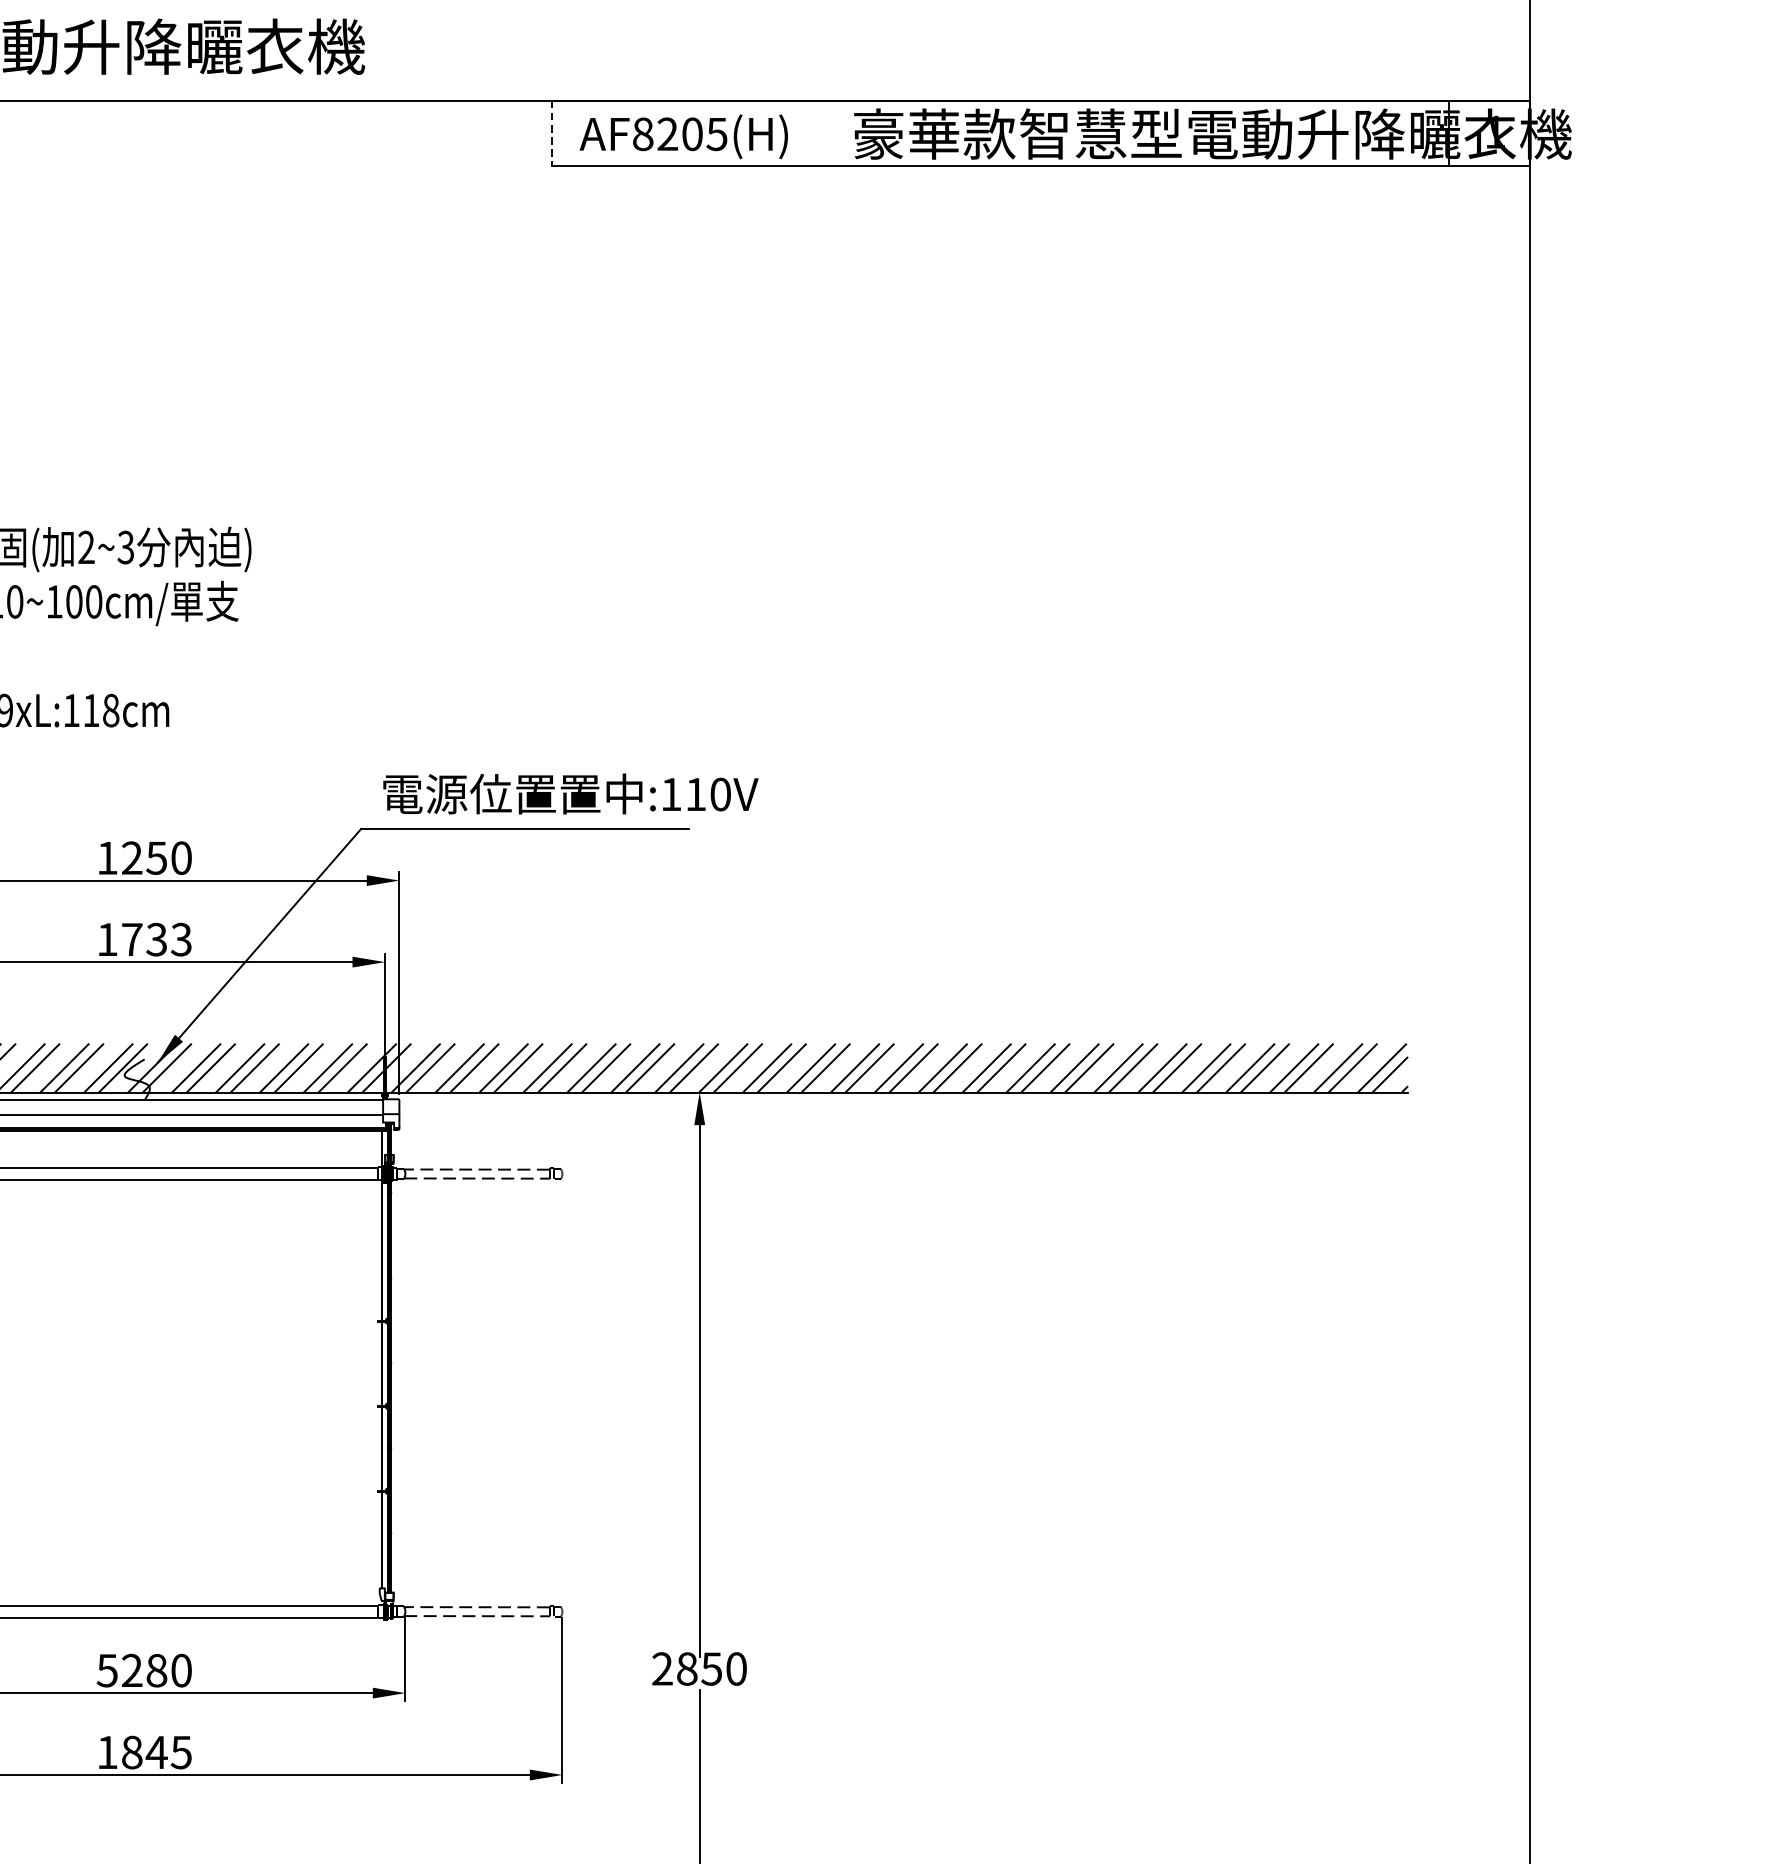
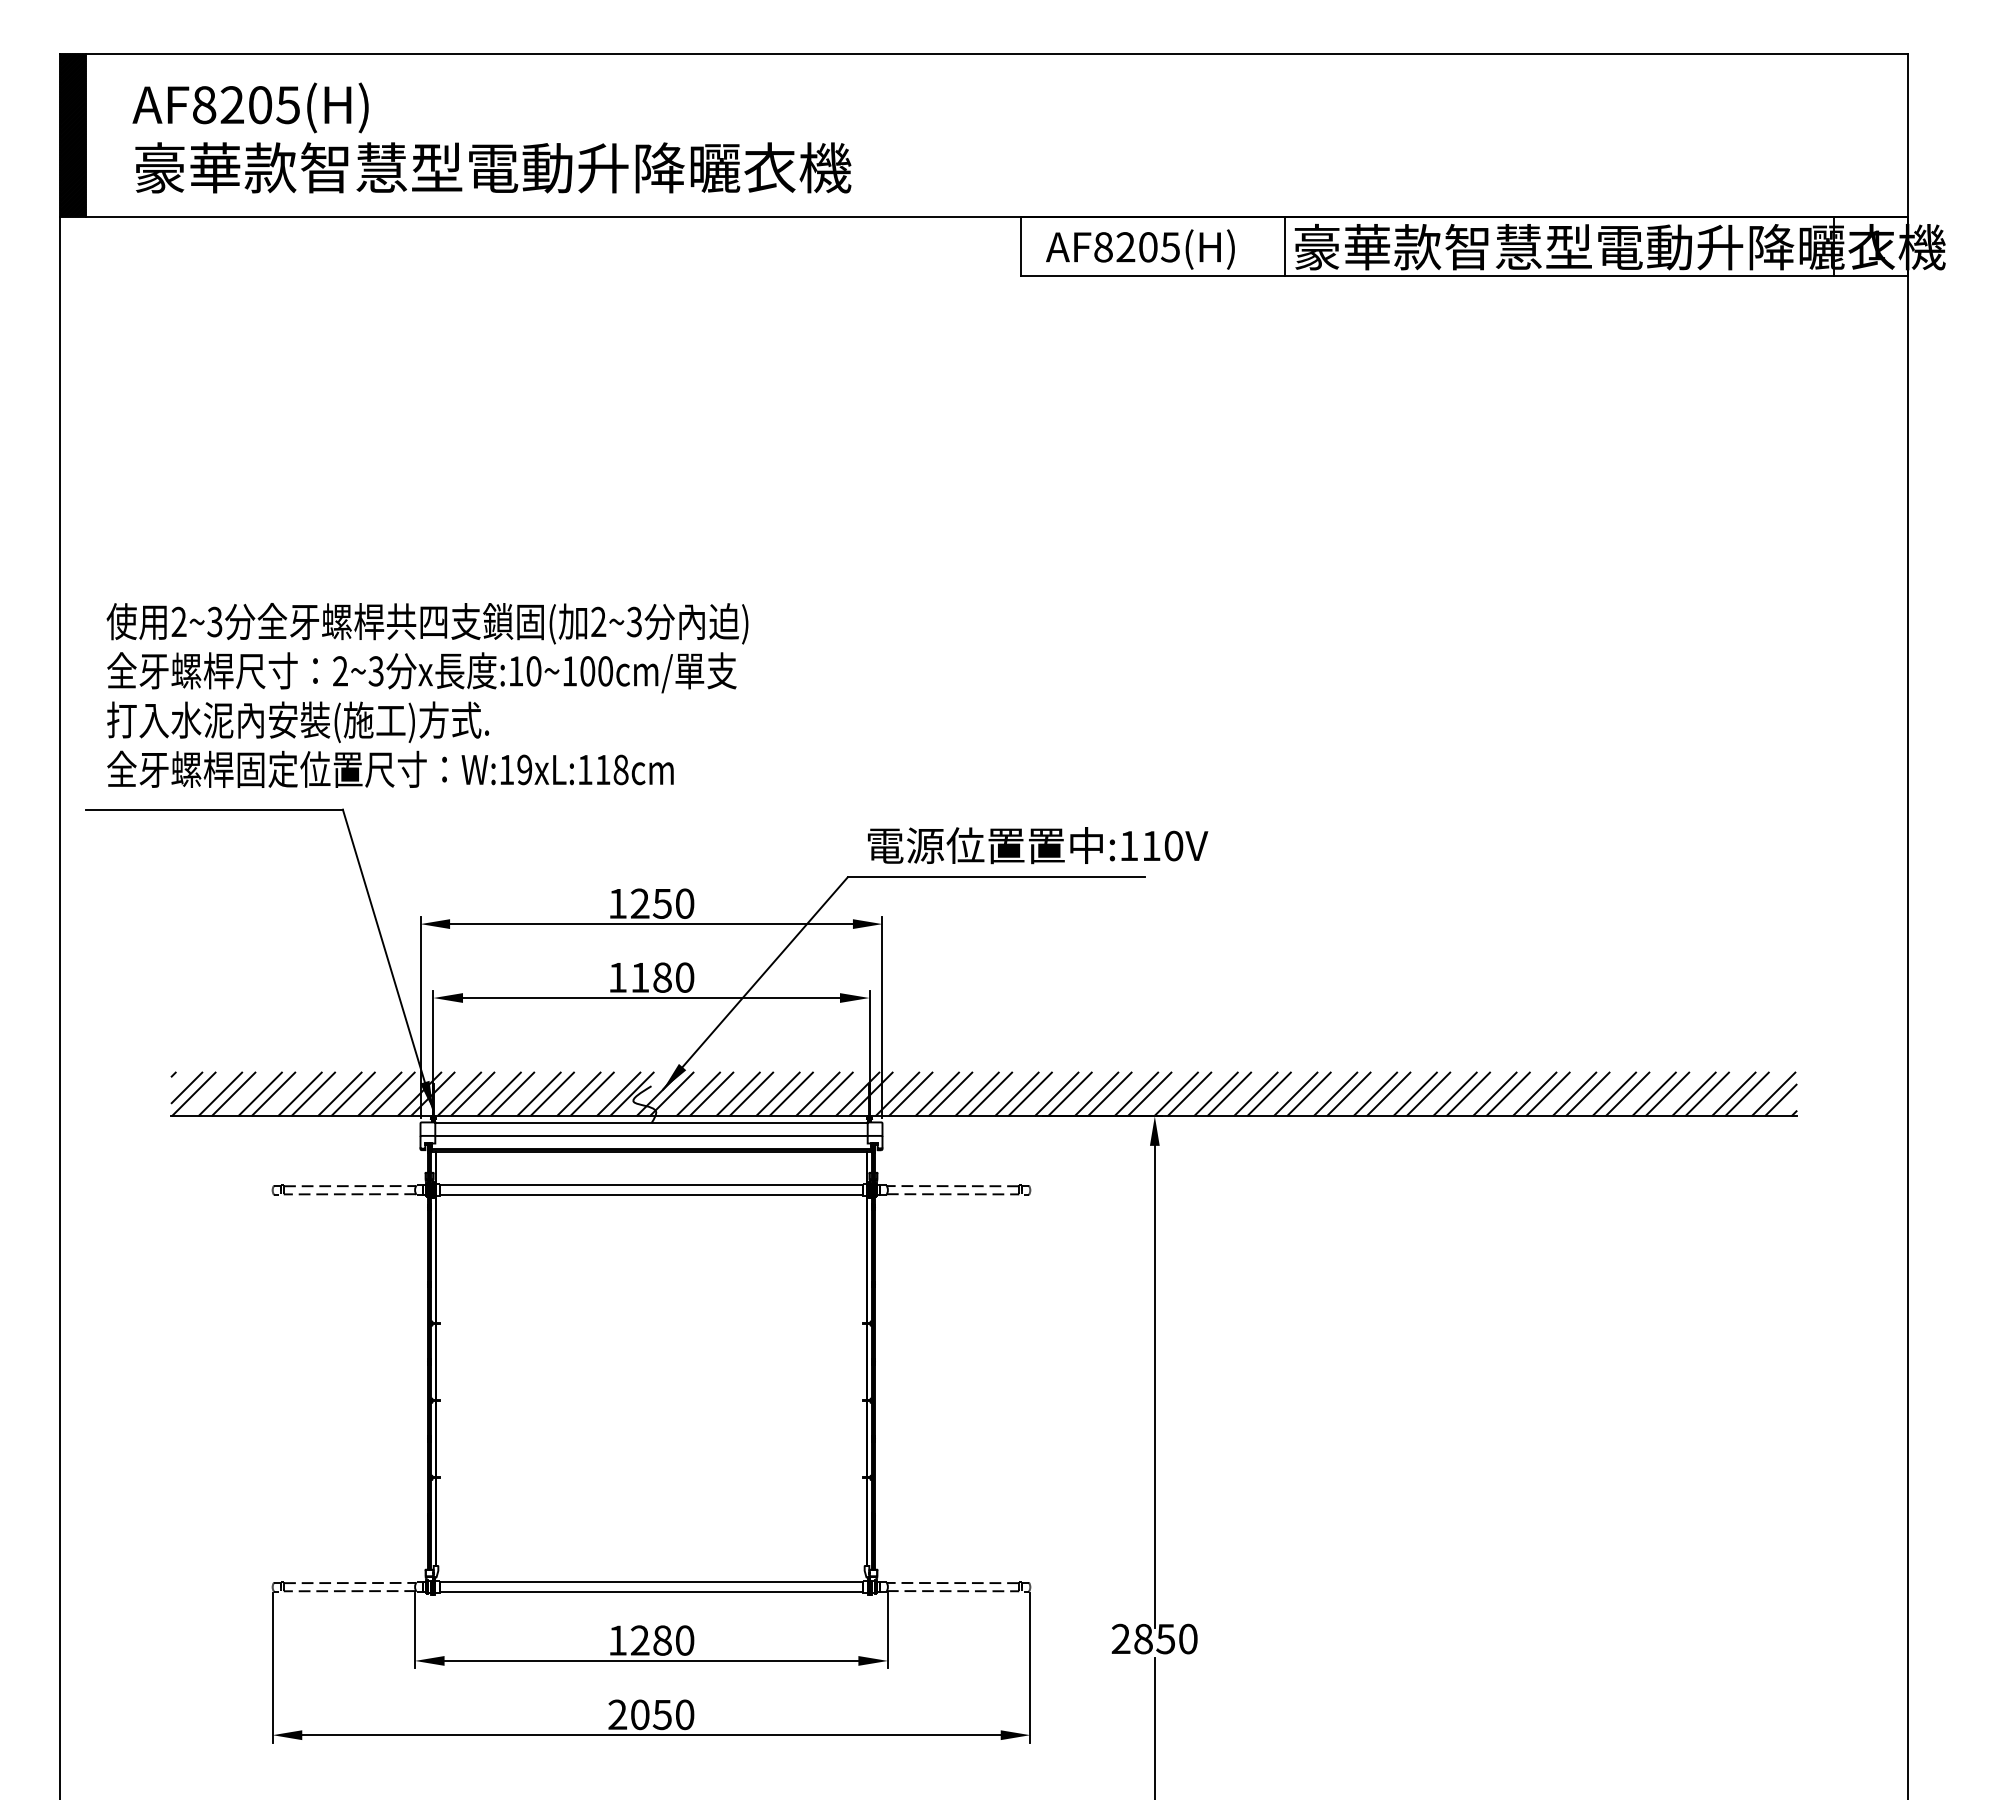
line: (842, 132) -> (1284, 245), added
line: (552, 133) -> (1021, 246), dashed -> solid
text: (156, 939) -> (662, 977), 1733 -> 1180
text: (107, 1670) -> (617, 1640), 5280 -> 1280
text: (144, 1752) -> (651, 1714), 1845 -> 2050

